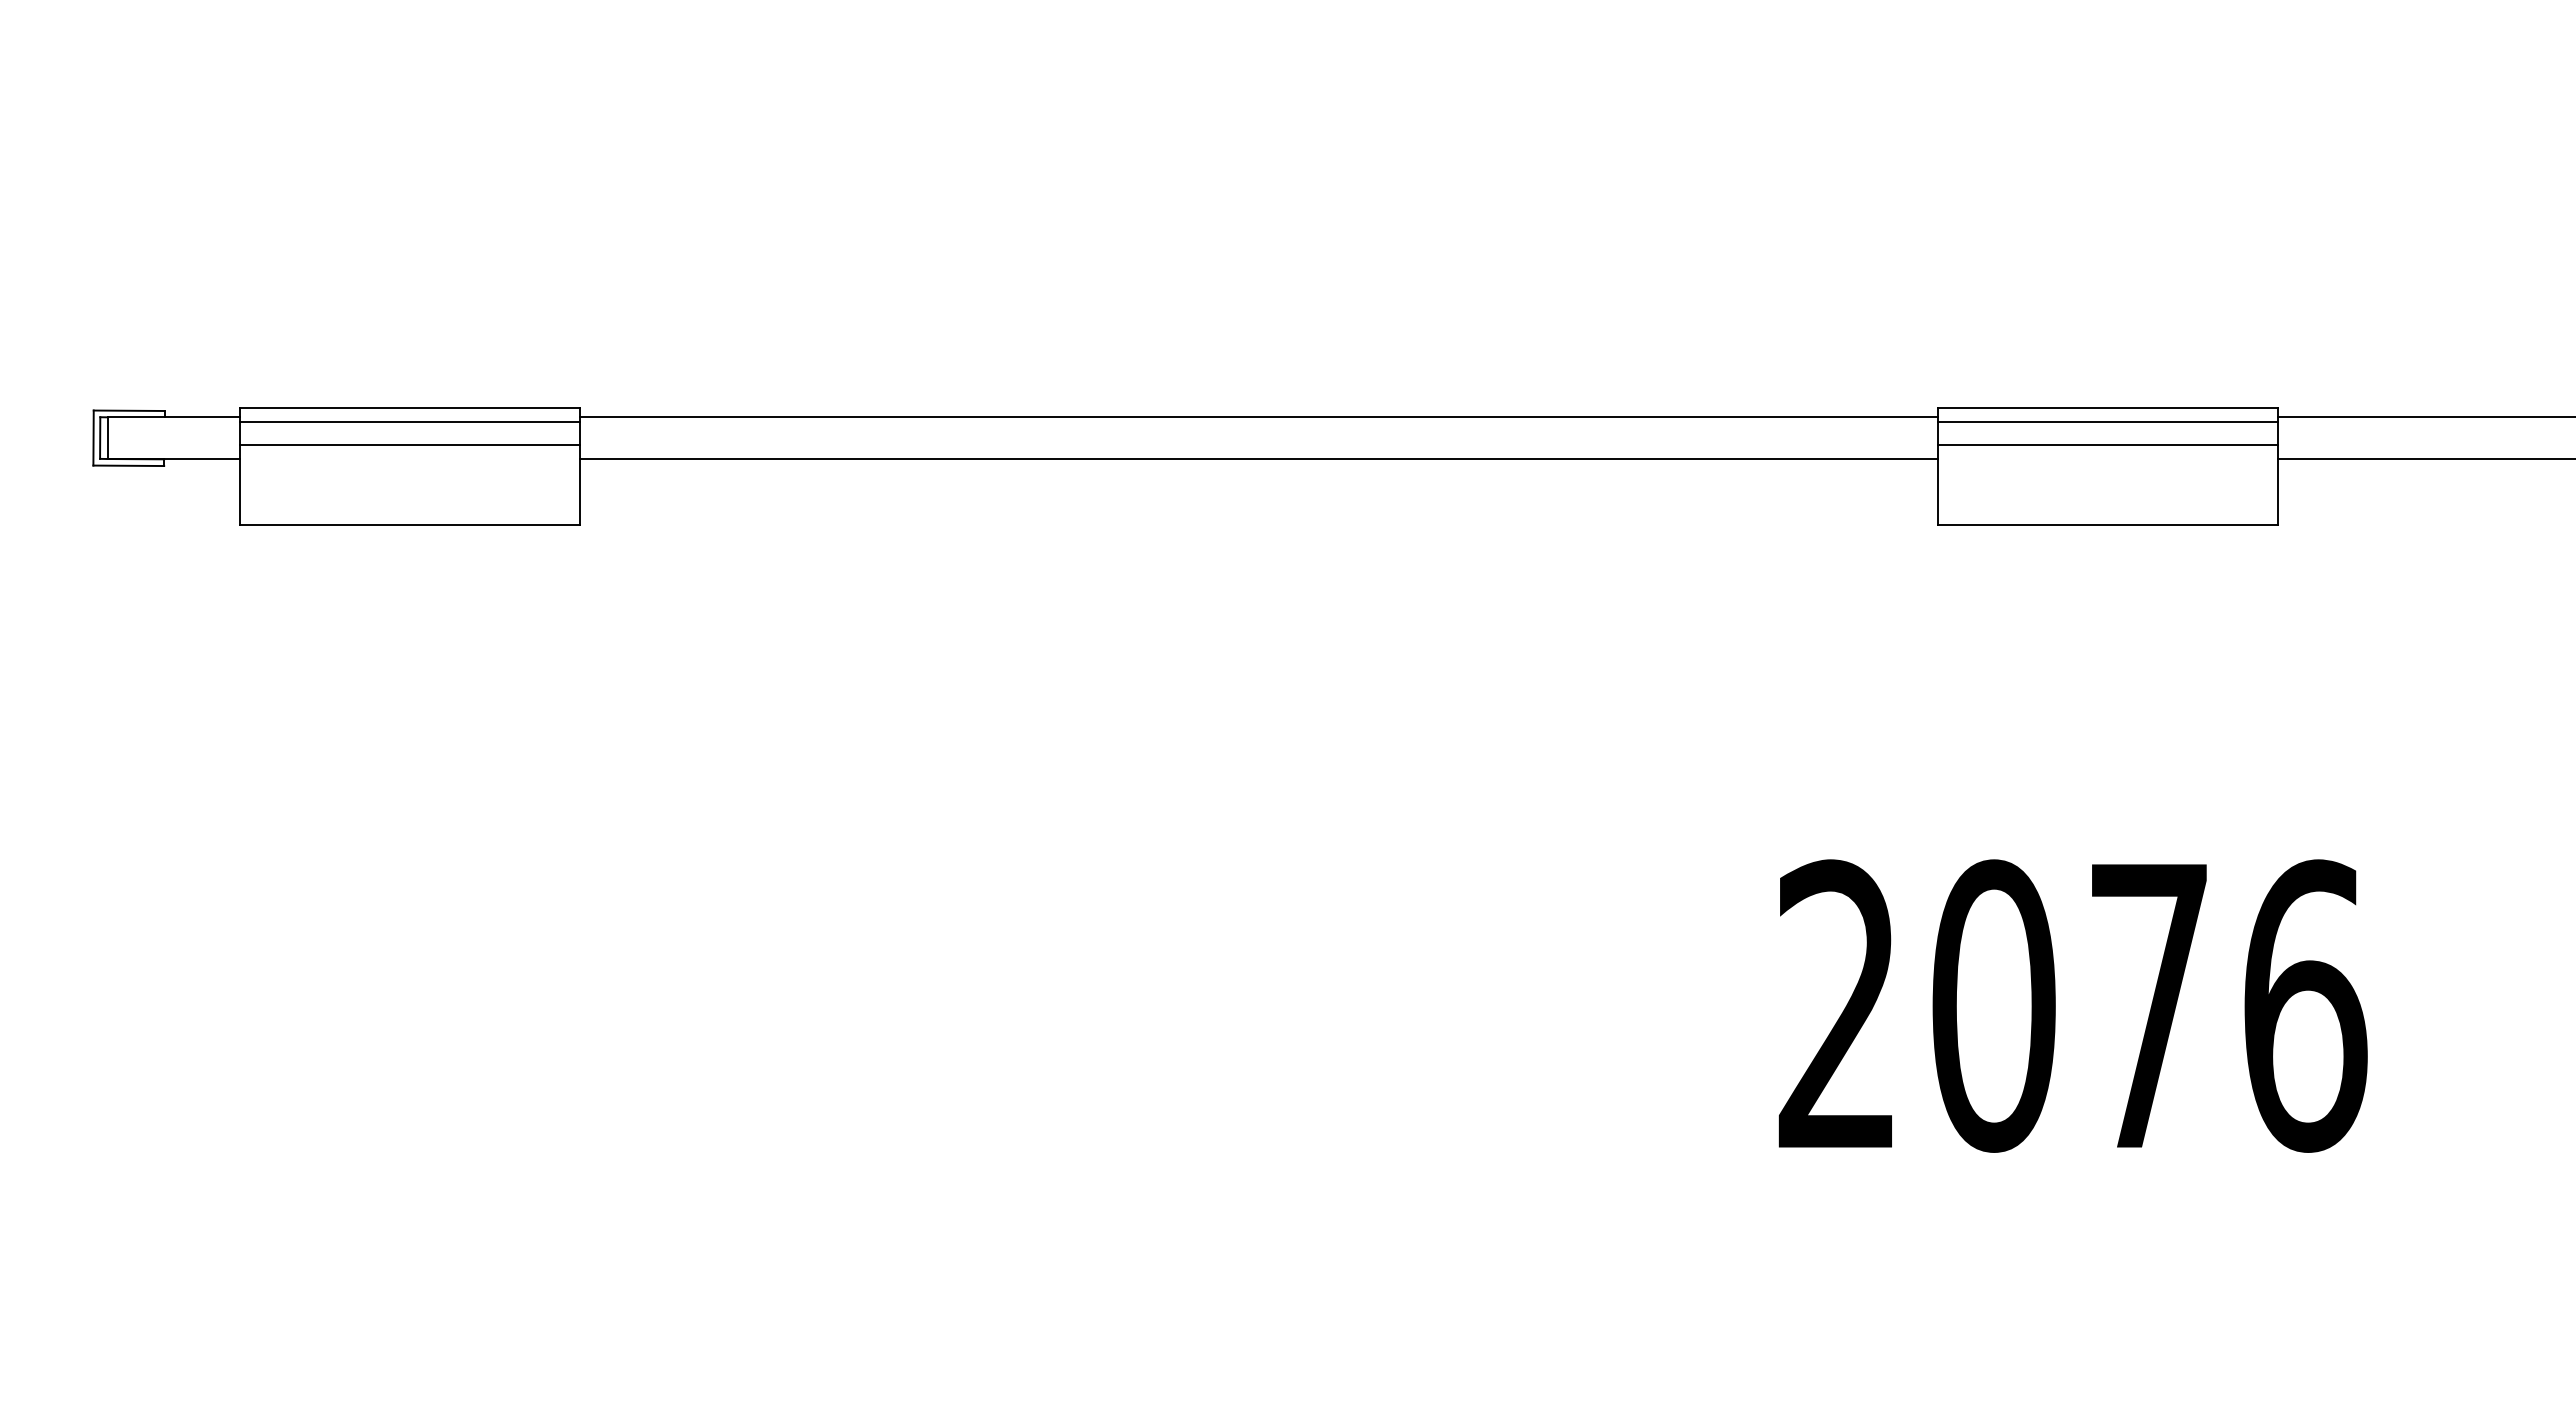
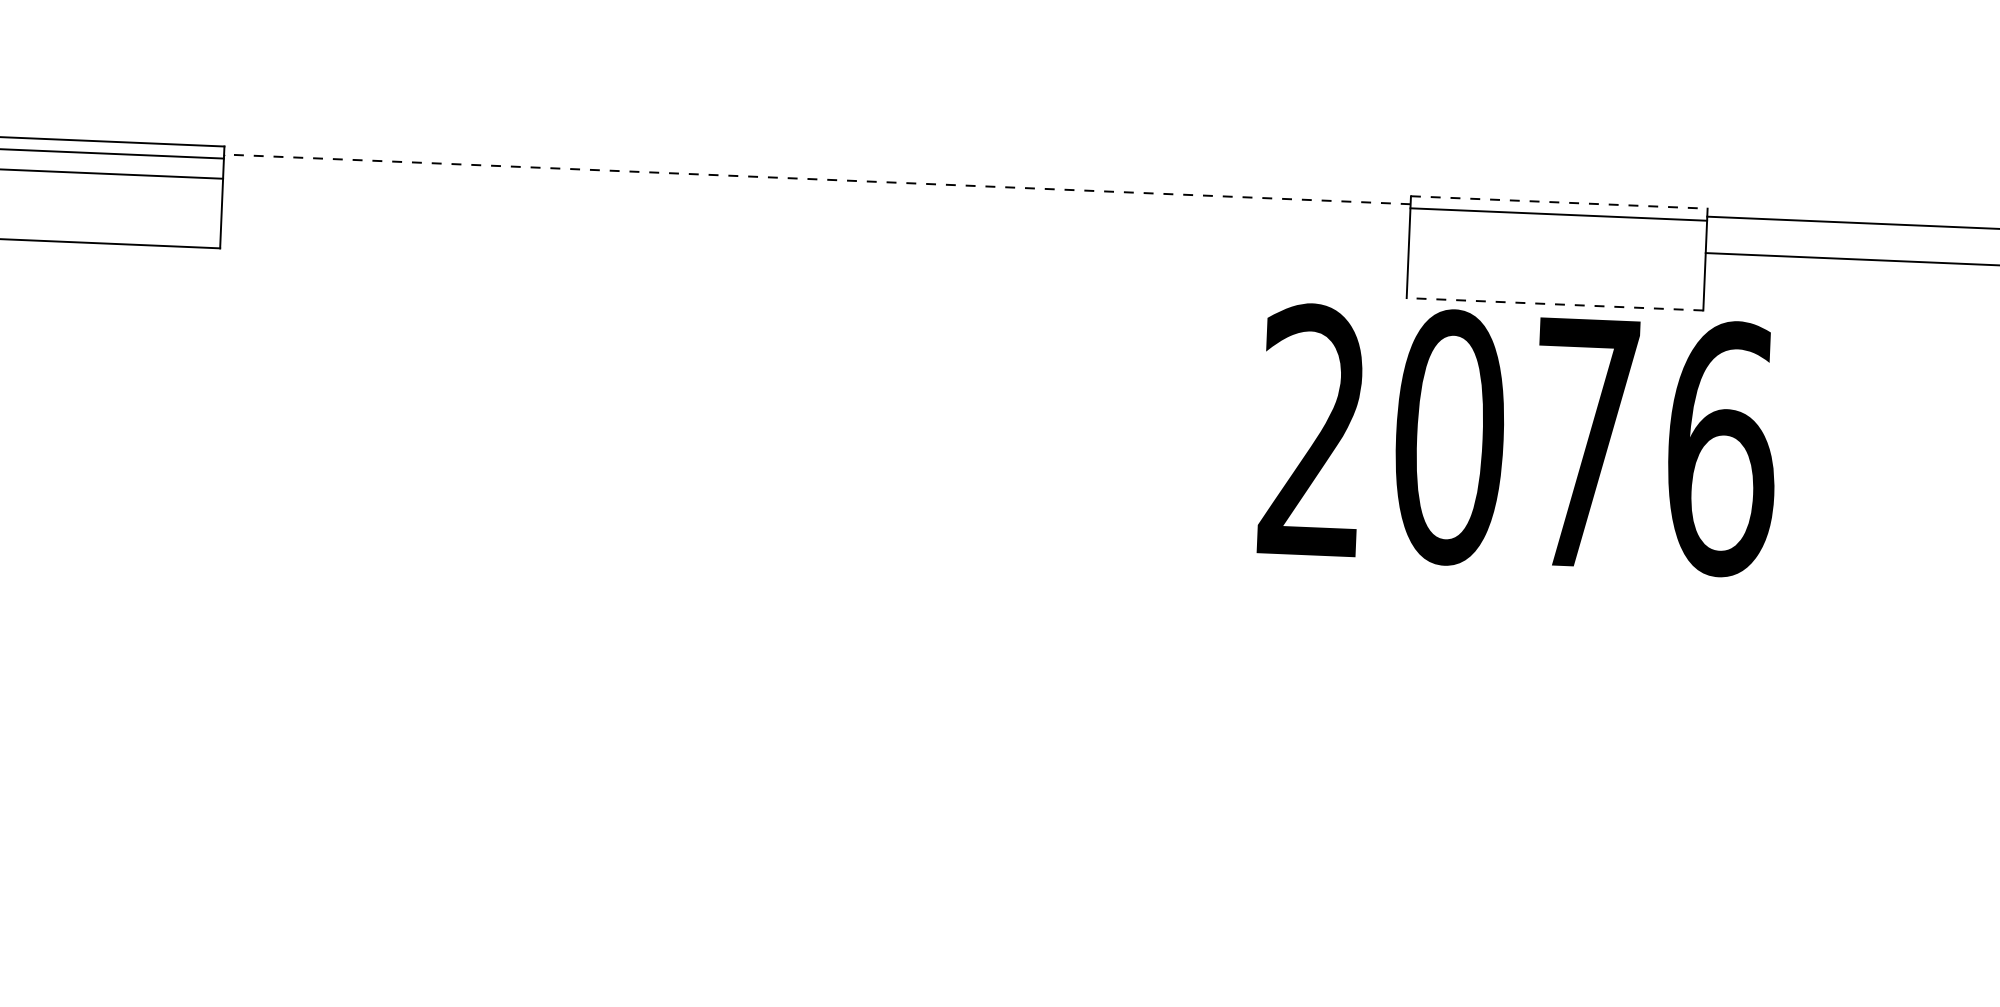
line: (2108, 408) -> (1559, 202), solid -> dashed
line: (1258, 417) -> (817, 179), solid -> dashed
line: (2107, 445) -> (1557, 235), removed
line: (1258, 459) -> (815, 216), removed
line: (2108, 524) -> (1555, 304), solid -> dashed
text: (2072, 1005) -> (1518, 439), moved

